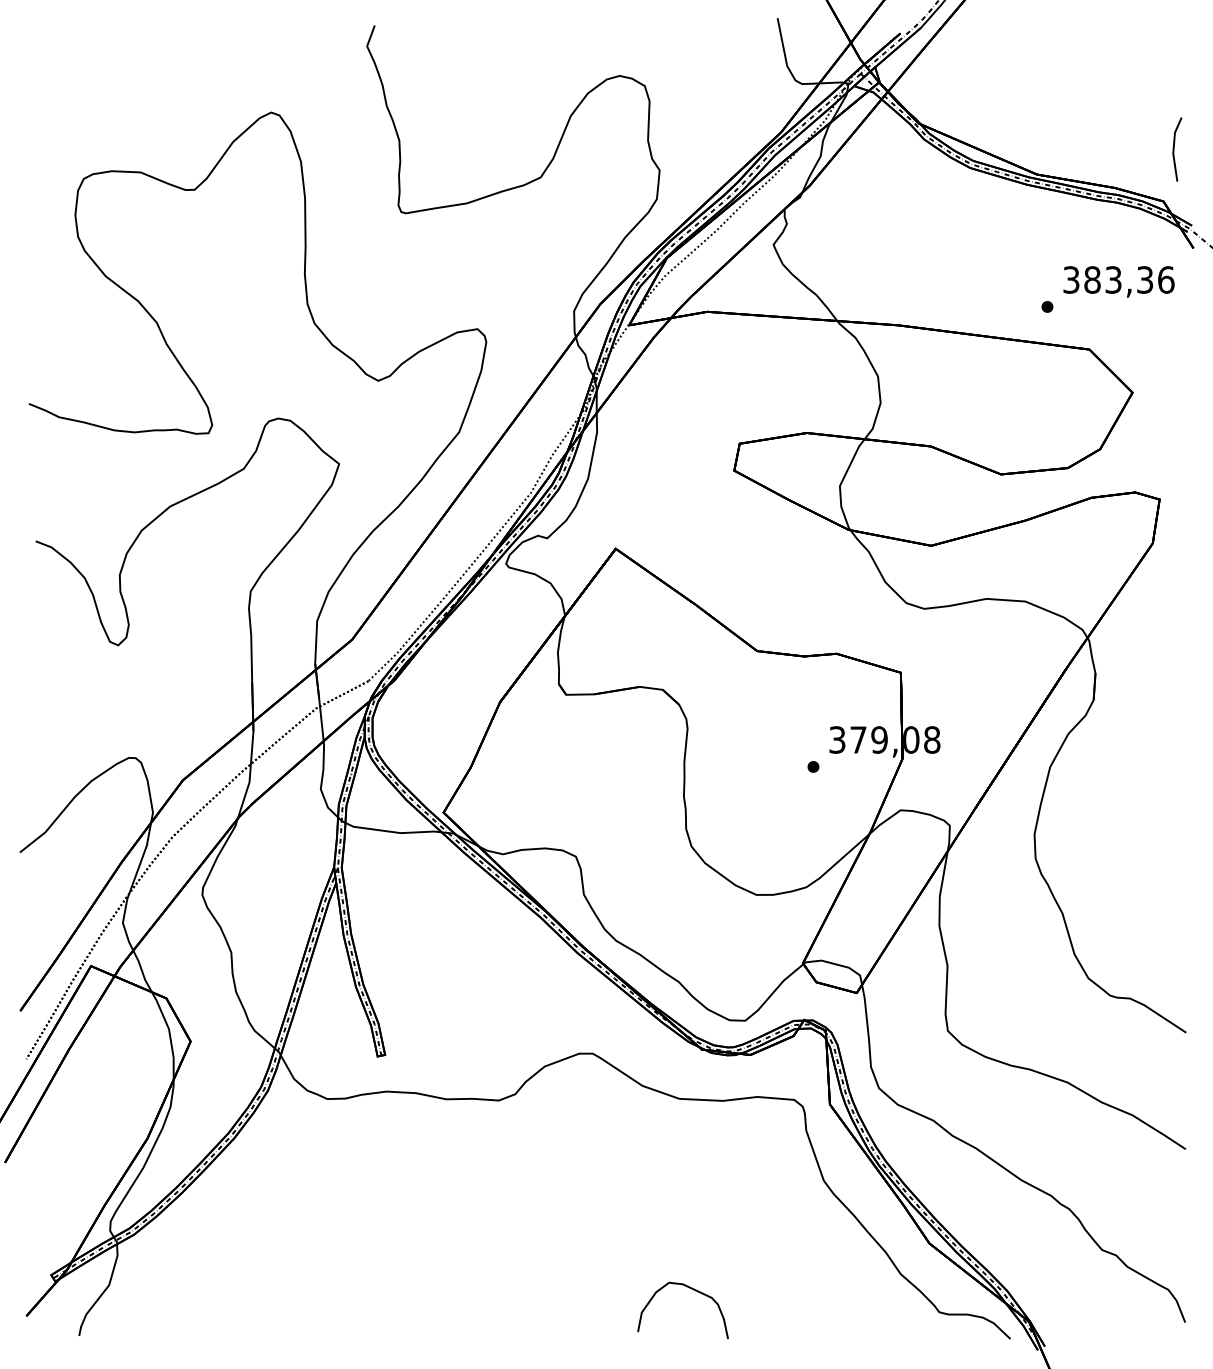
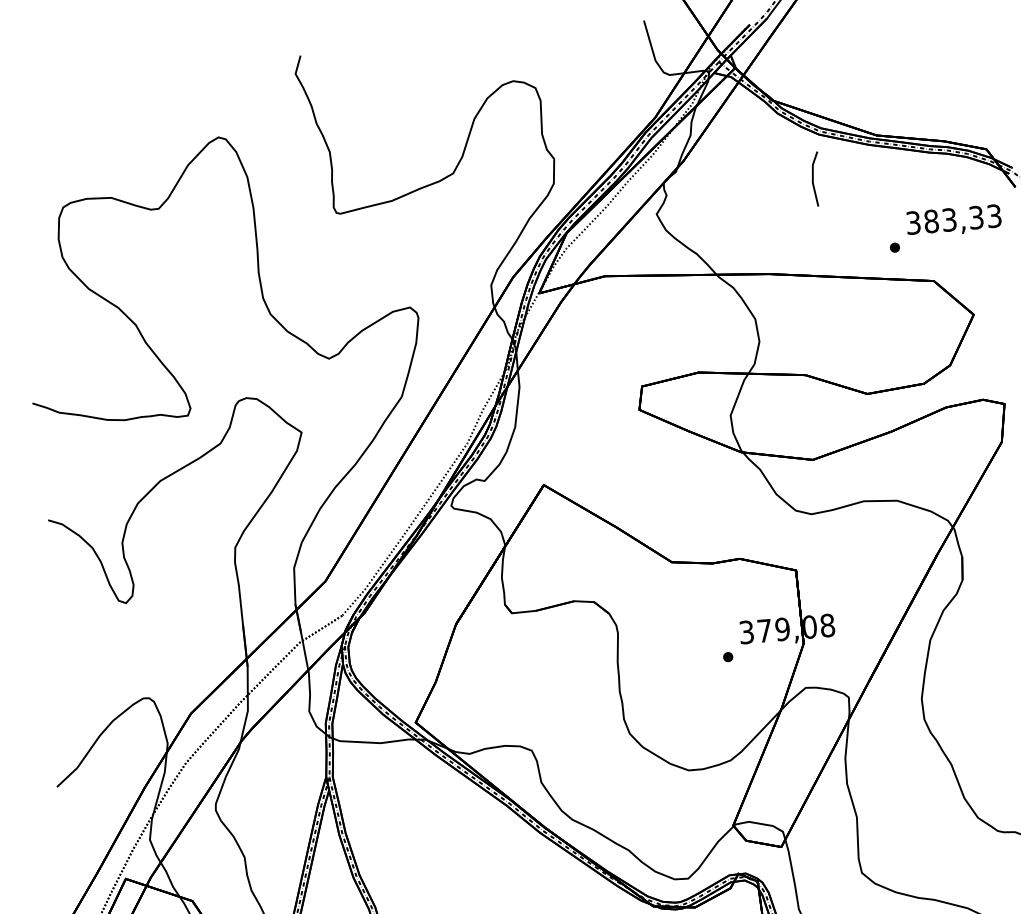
line: (1174, 149) -> (813, 179), moved
text: (1166, 279) -> (994, 215), 383,36 -> 383,33

